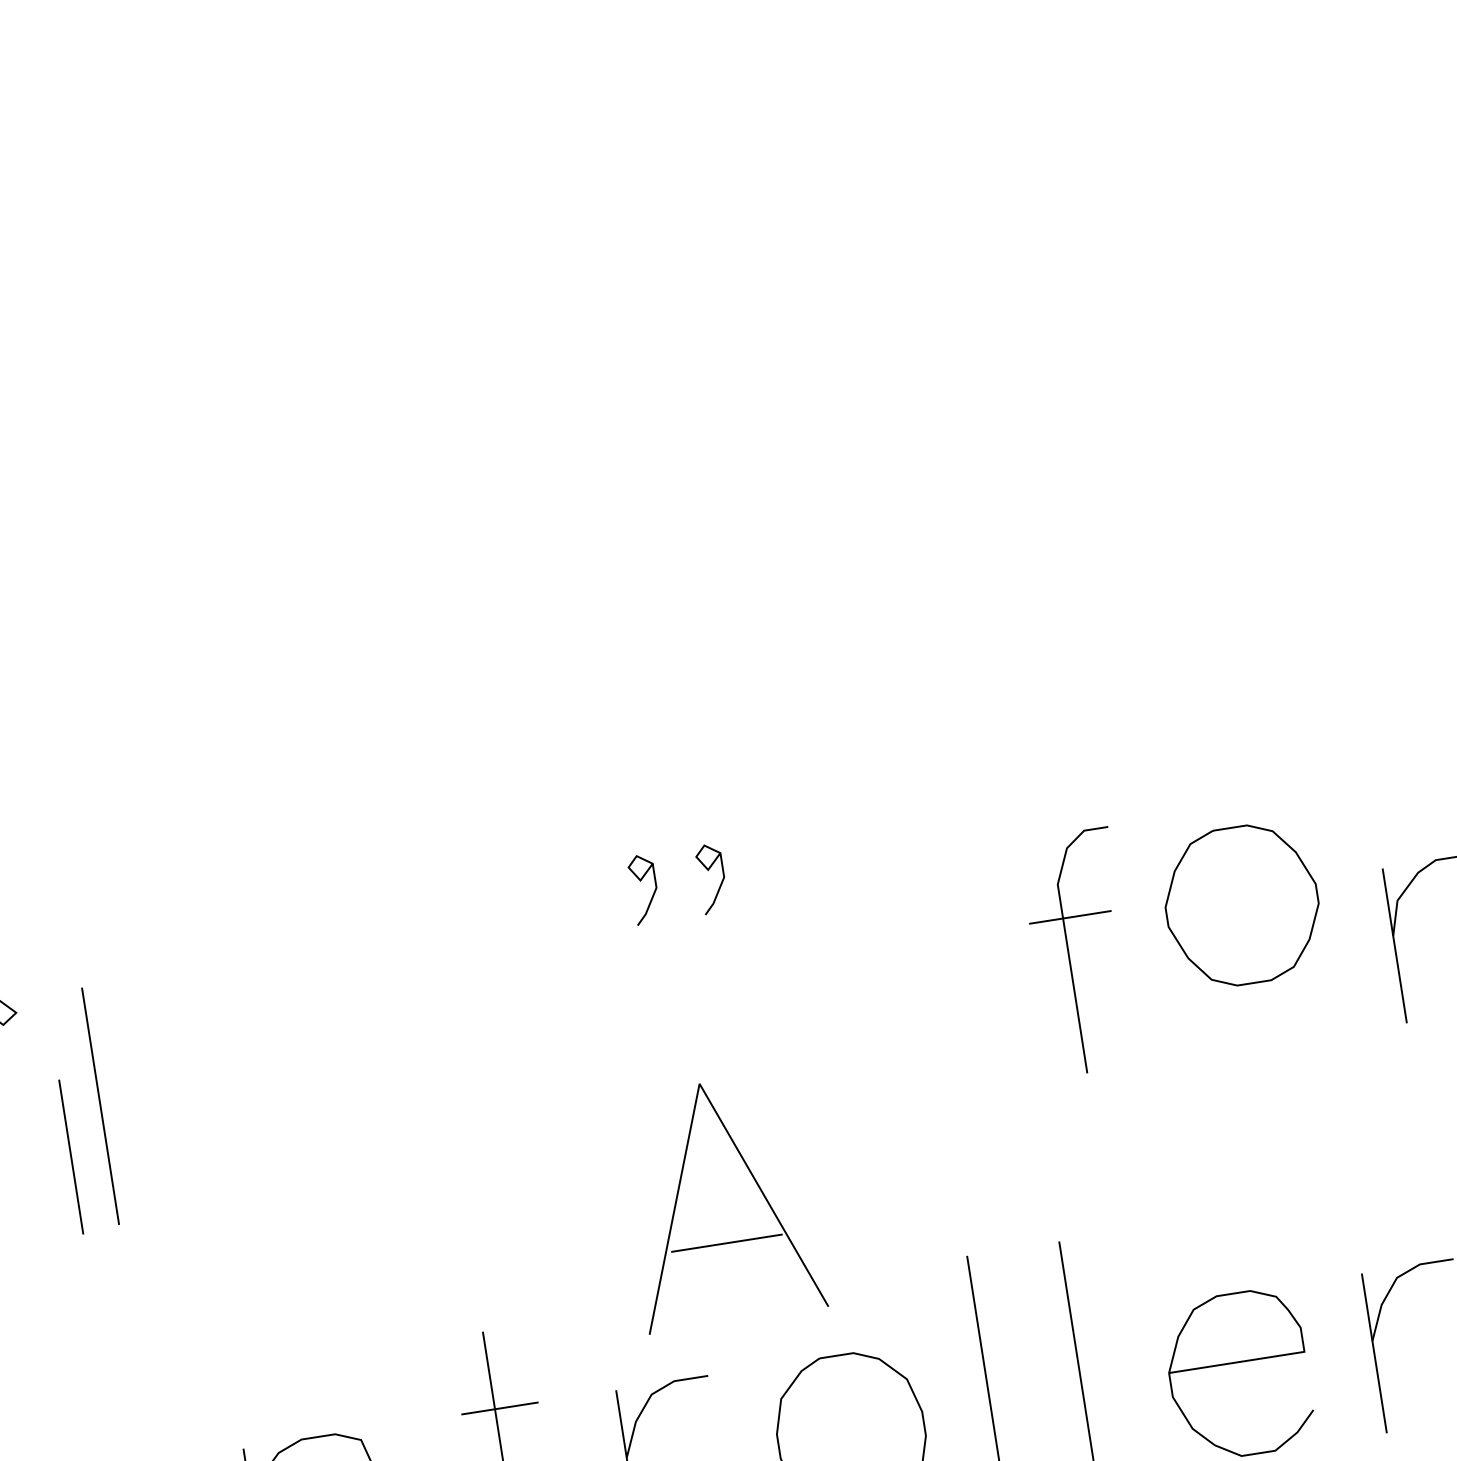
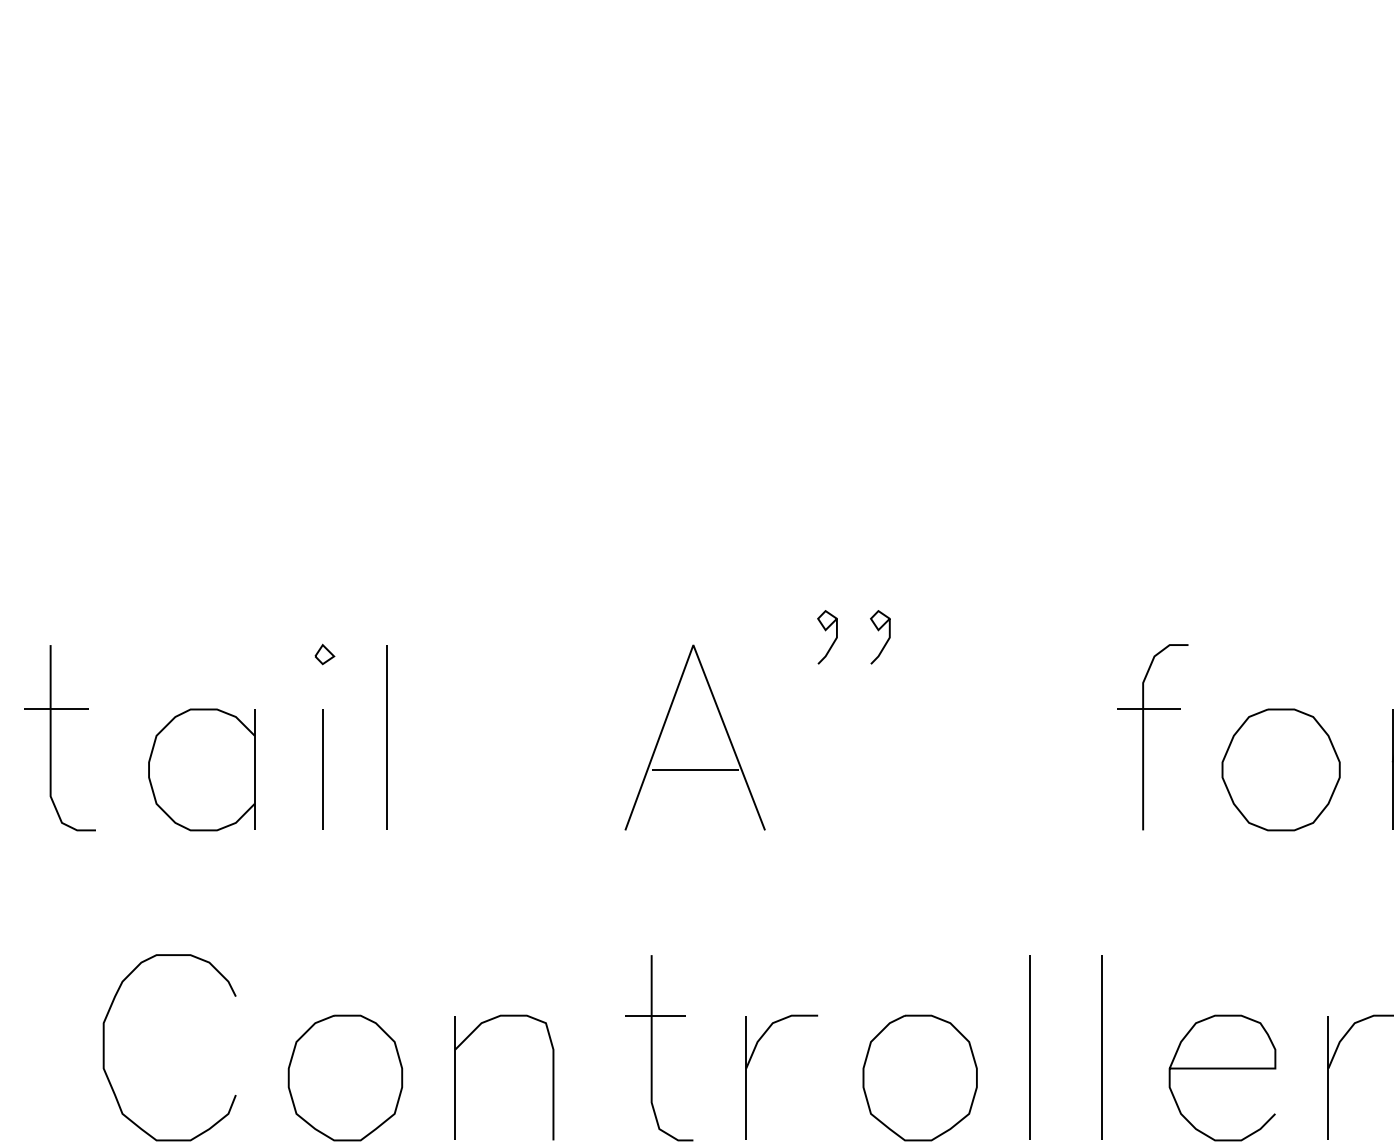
part: (1241, 905) -> (1280, 769), moved
line: (70, 1156) -> (322, 769), moved
part: (754, 1182) -> (723, 726), moved

